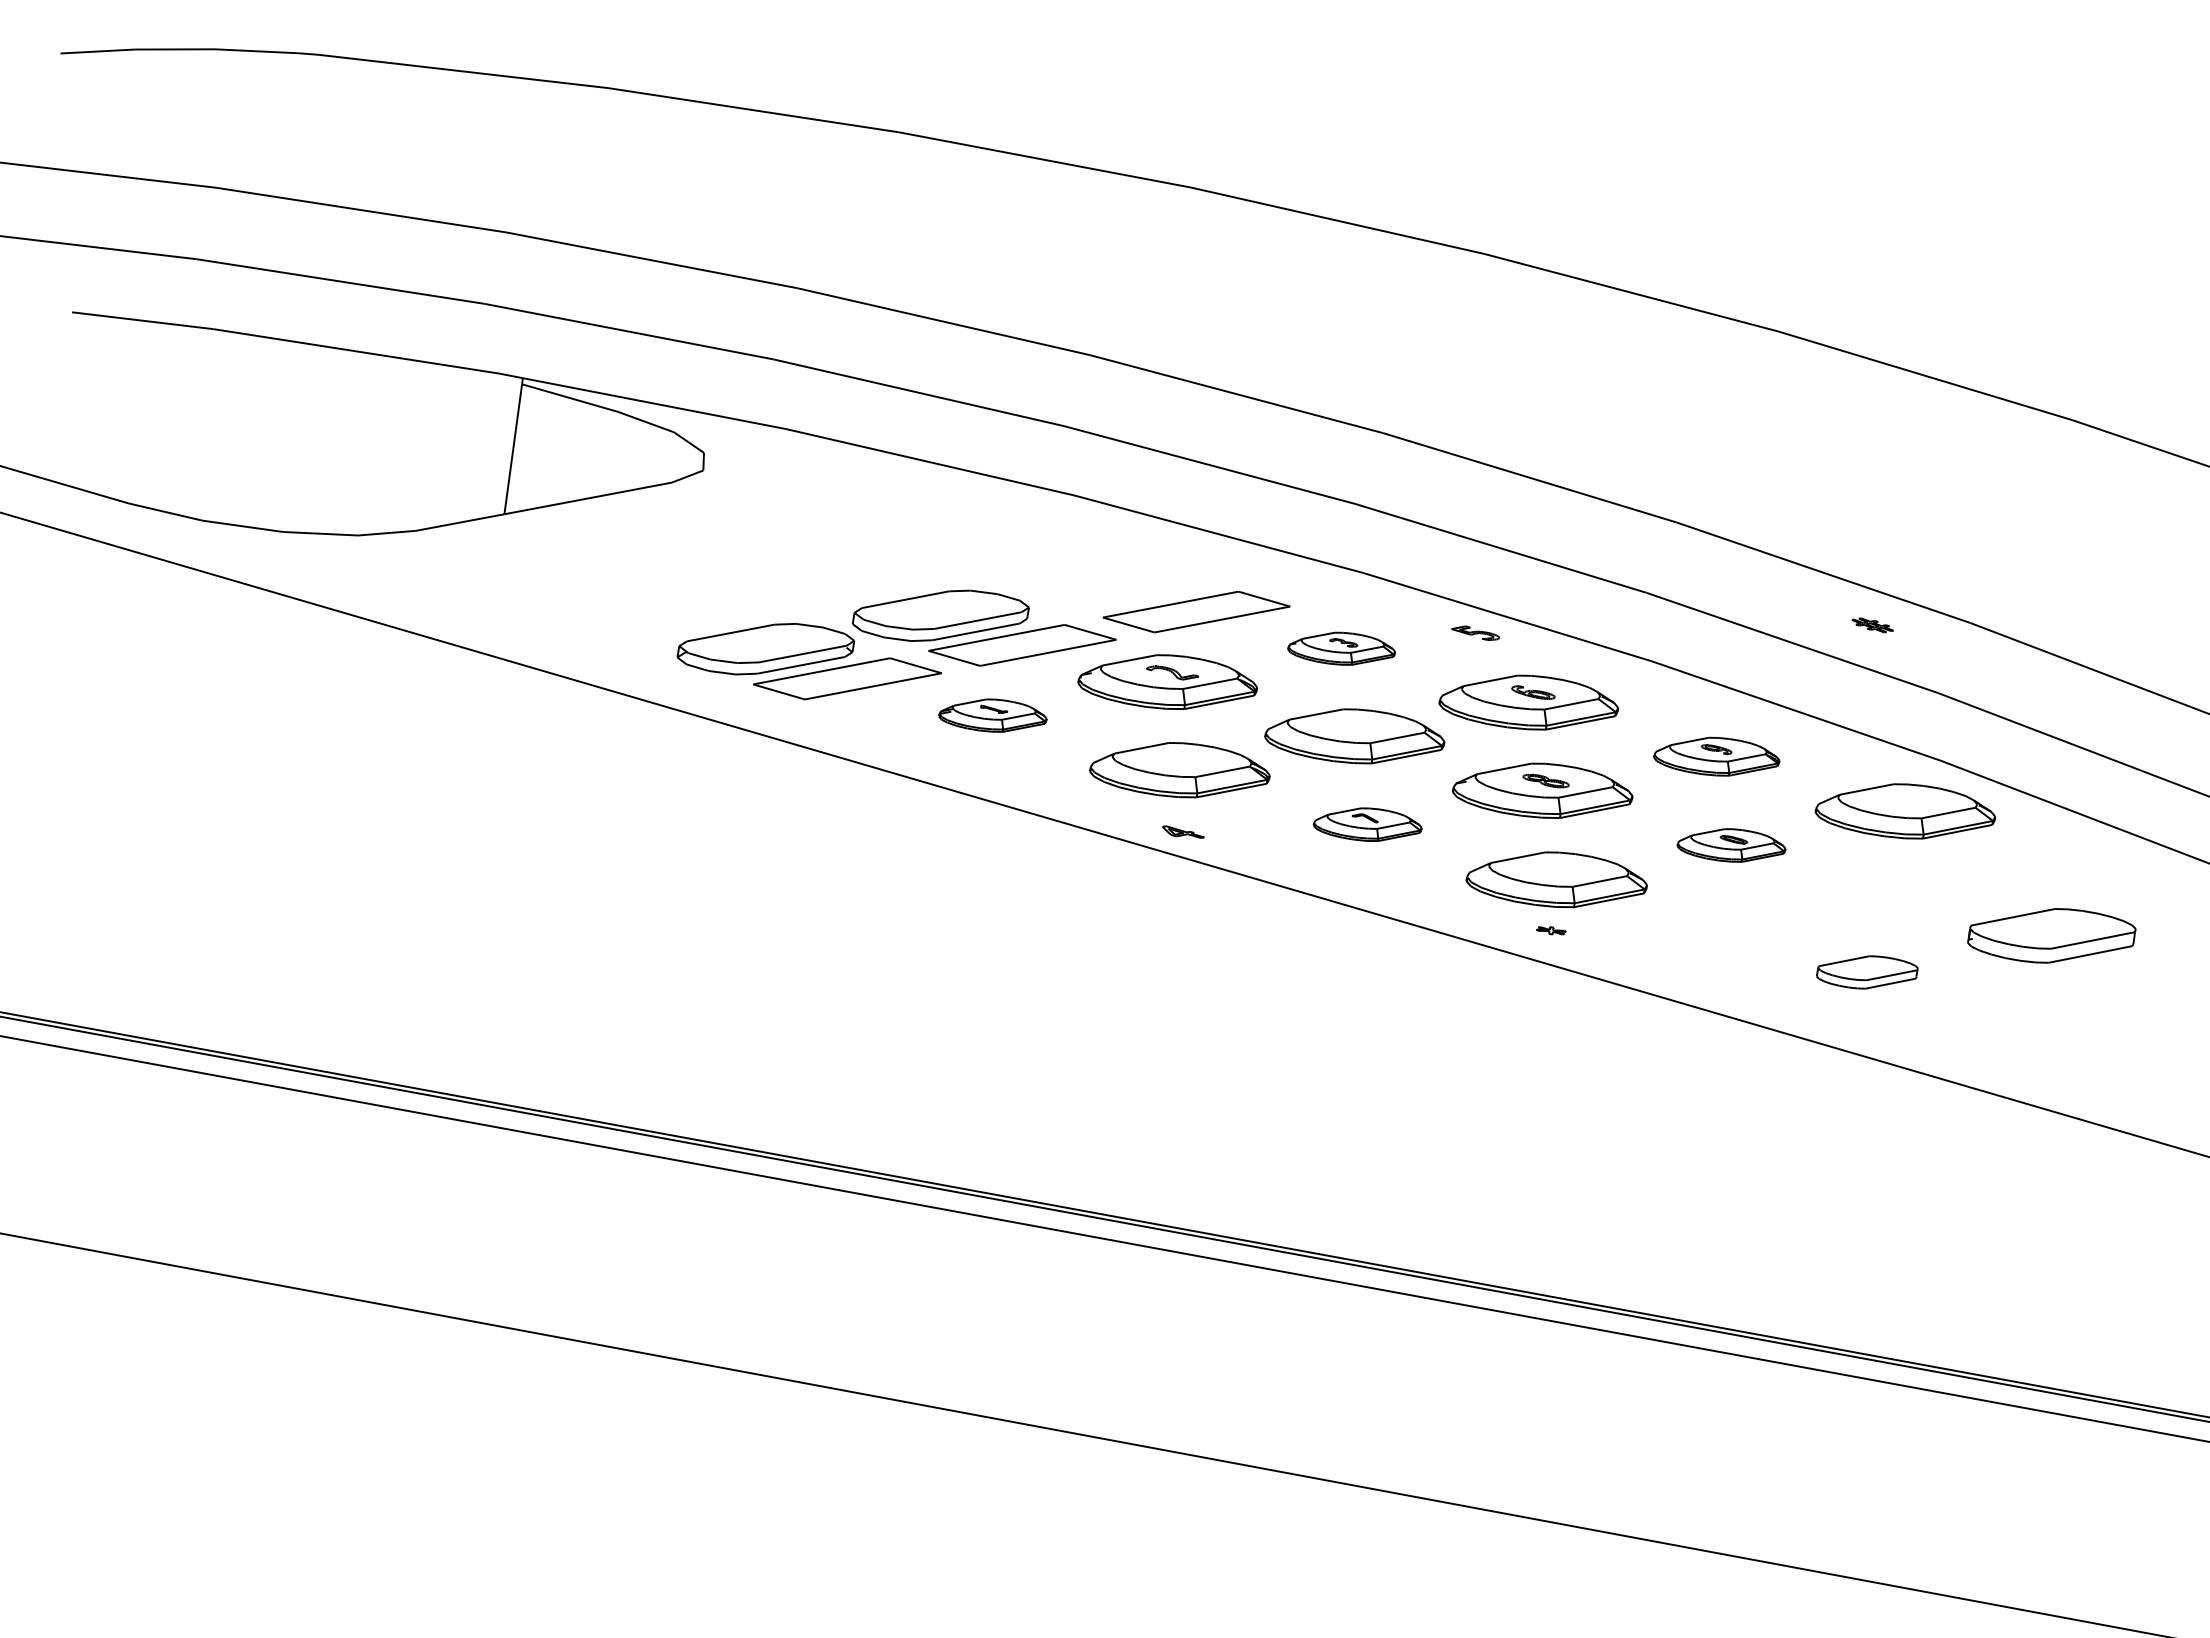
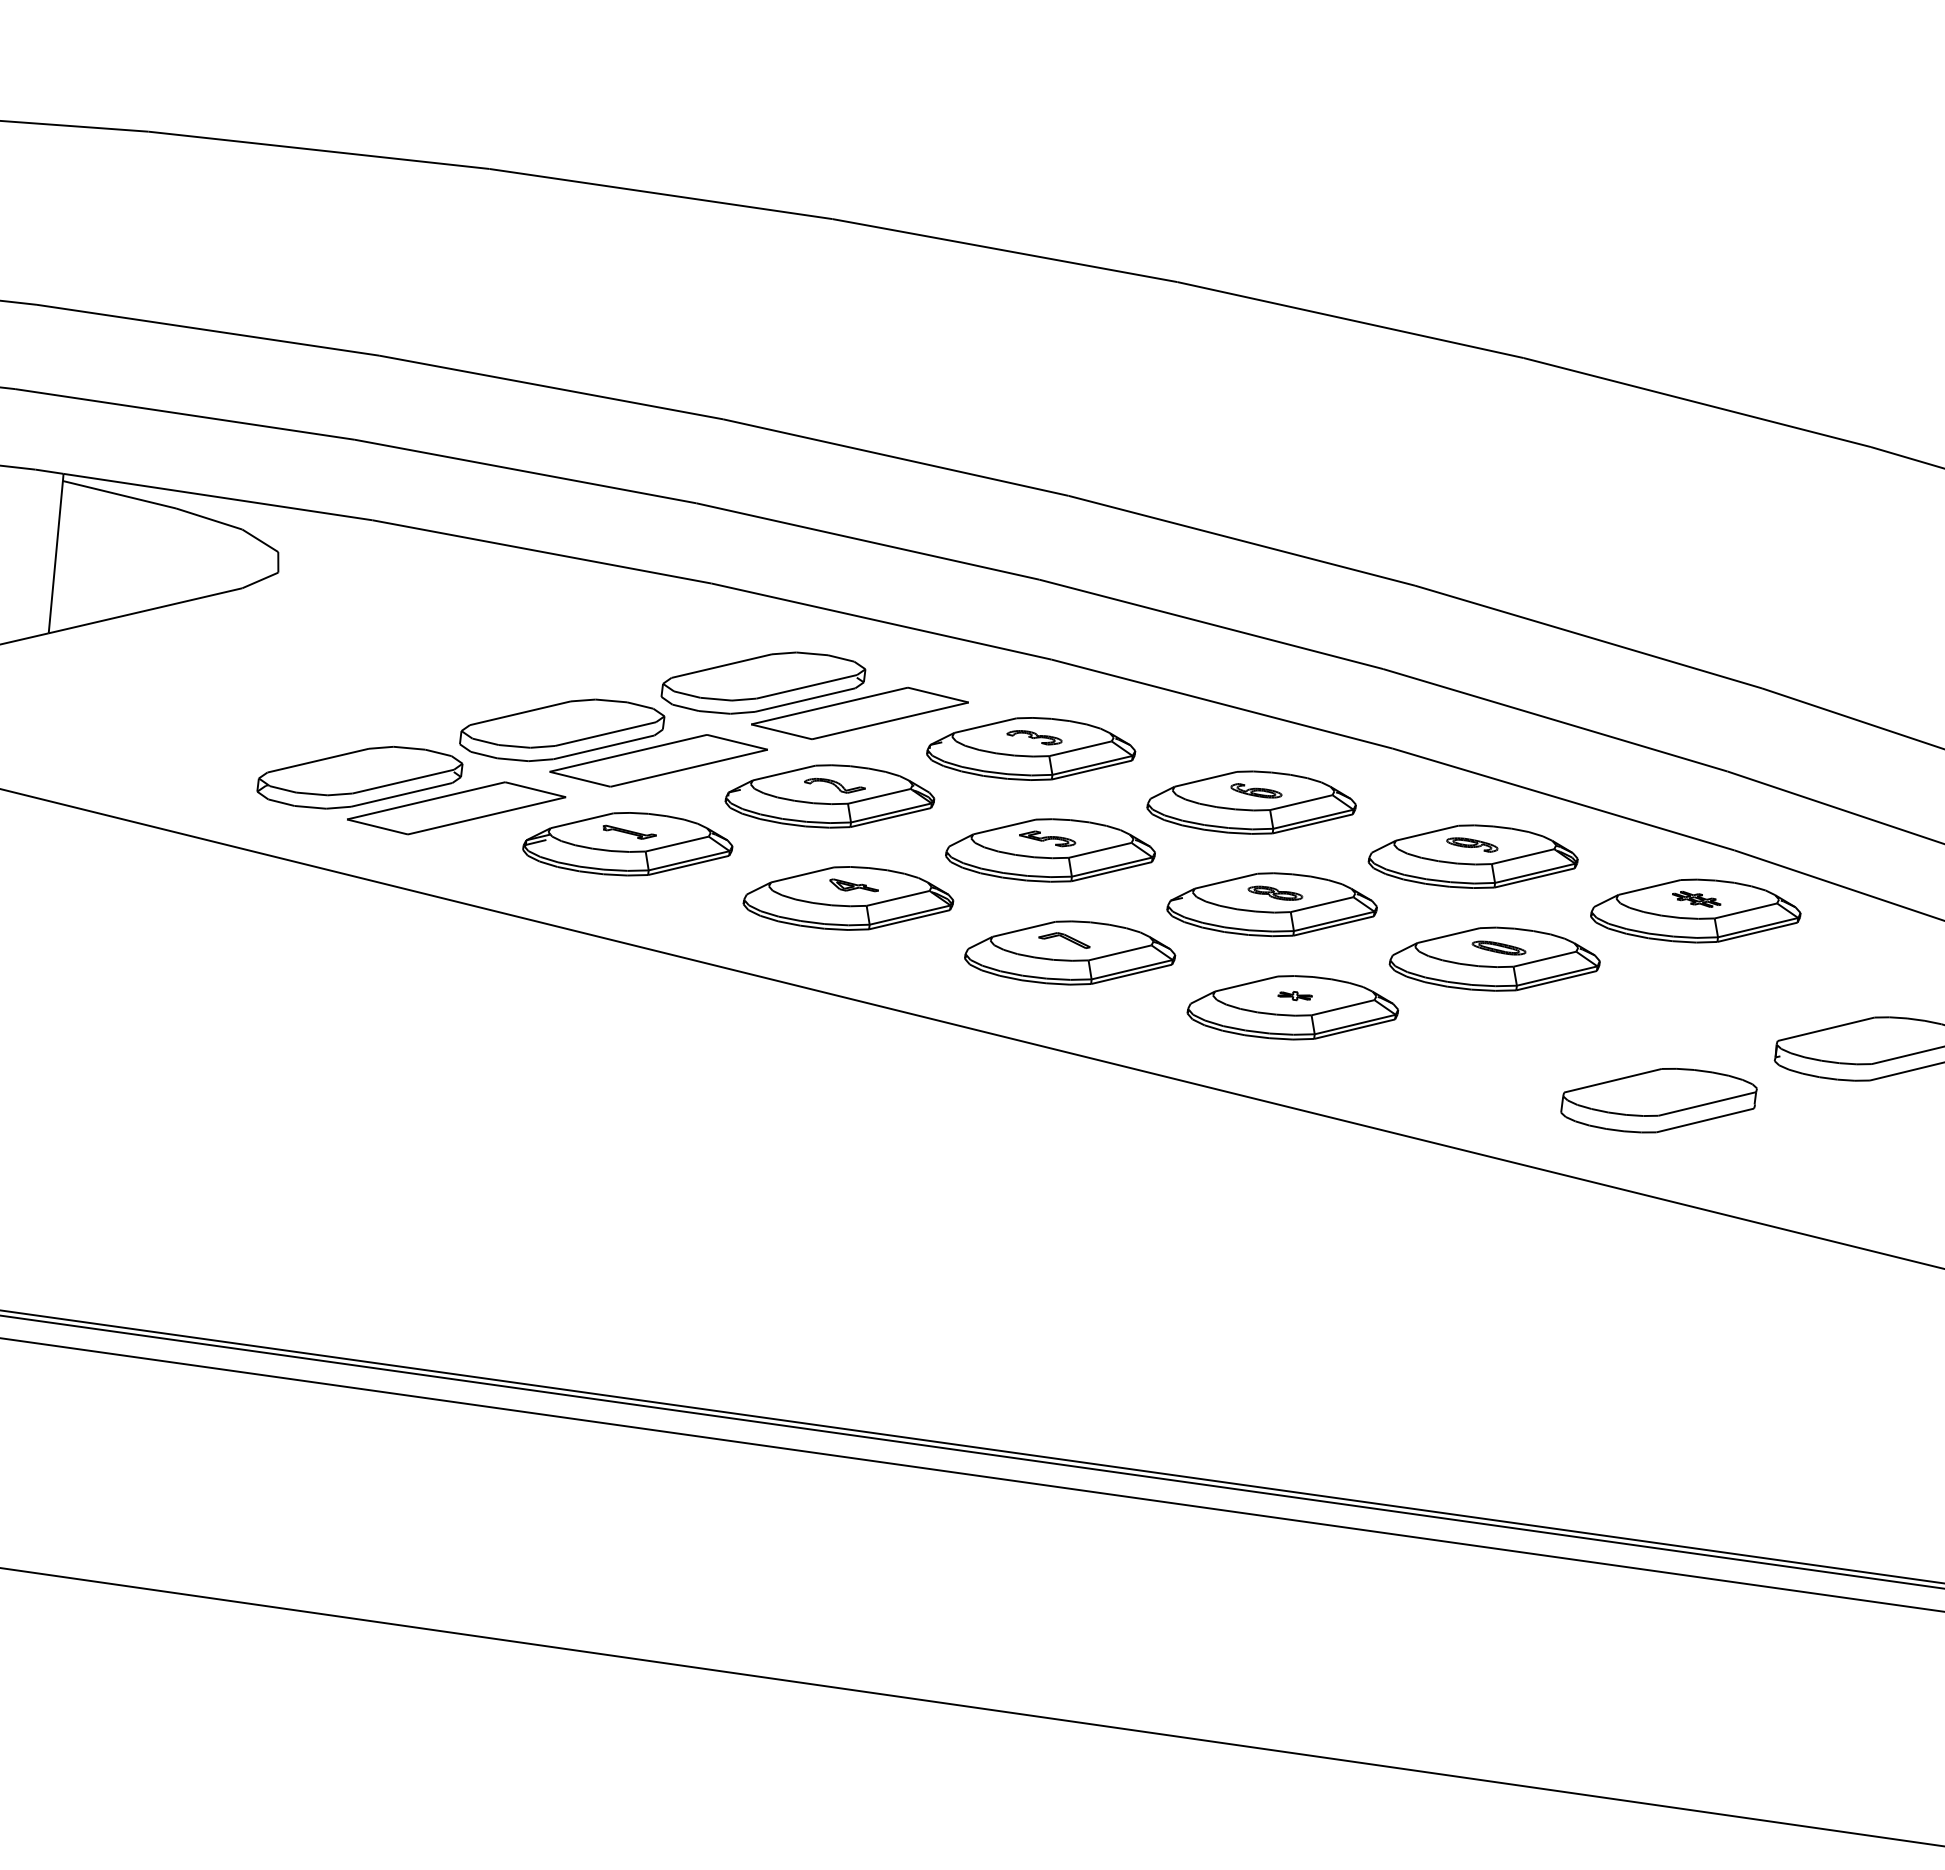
part: (1114, 582) -> (762, 683), added
part: (1872, 625) -> (1696, 899), moved
part: (1475, 632) -> (1047, 838), moved
part: (1341, 648) -> (1030, 748), size x1.67
part: (992, 715) -> (627, 843), size x1.67
part: (1716, 756) -> (1472, 856), size x1.43
part: (1367, 824) -> (1069, 952), size x1.67
part: (1183, 831) -> (854, 884), moved
part: (1731, 845) -> (1494, 959), size x1.67
part: (1551, 930) -> (1295, 995), moved
part: (1867, 972) -> (1659, 1100), size x1.67

